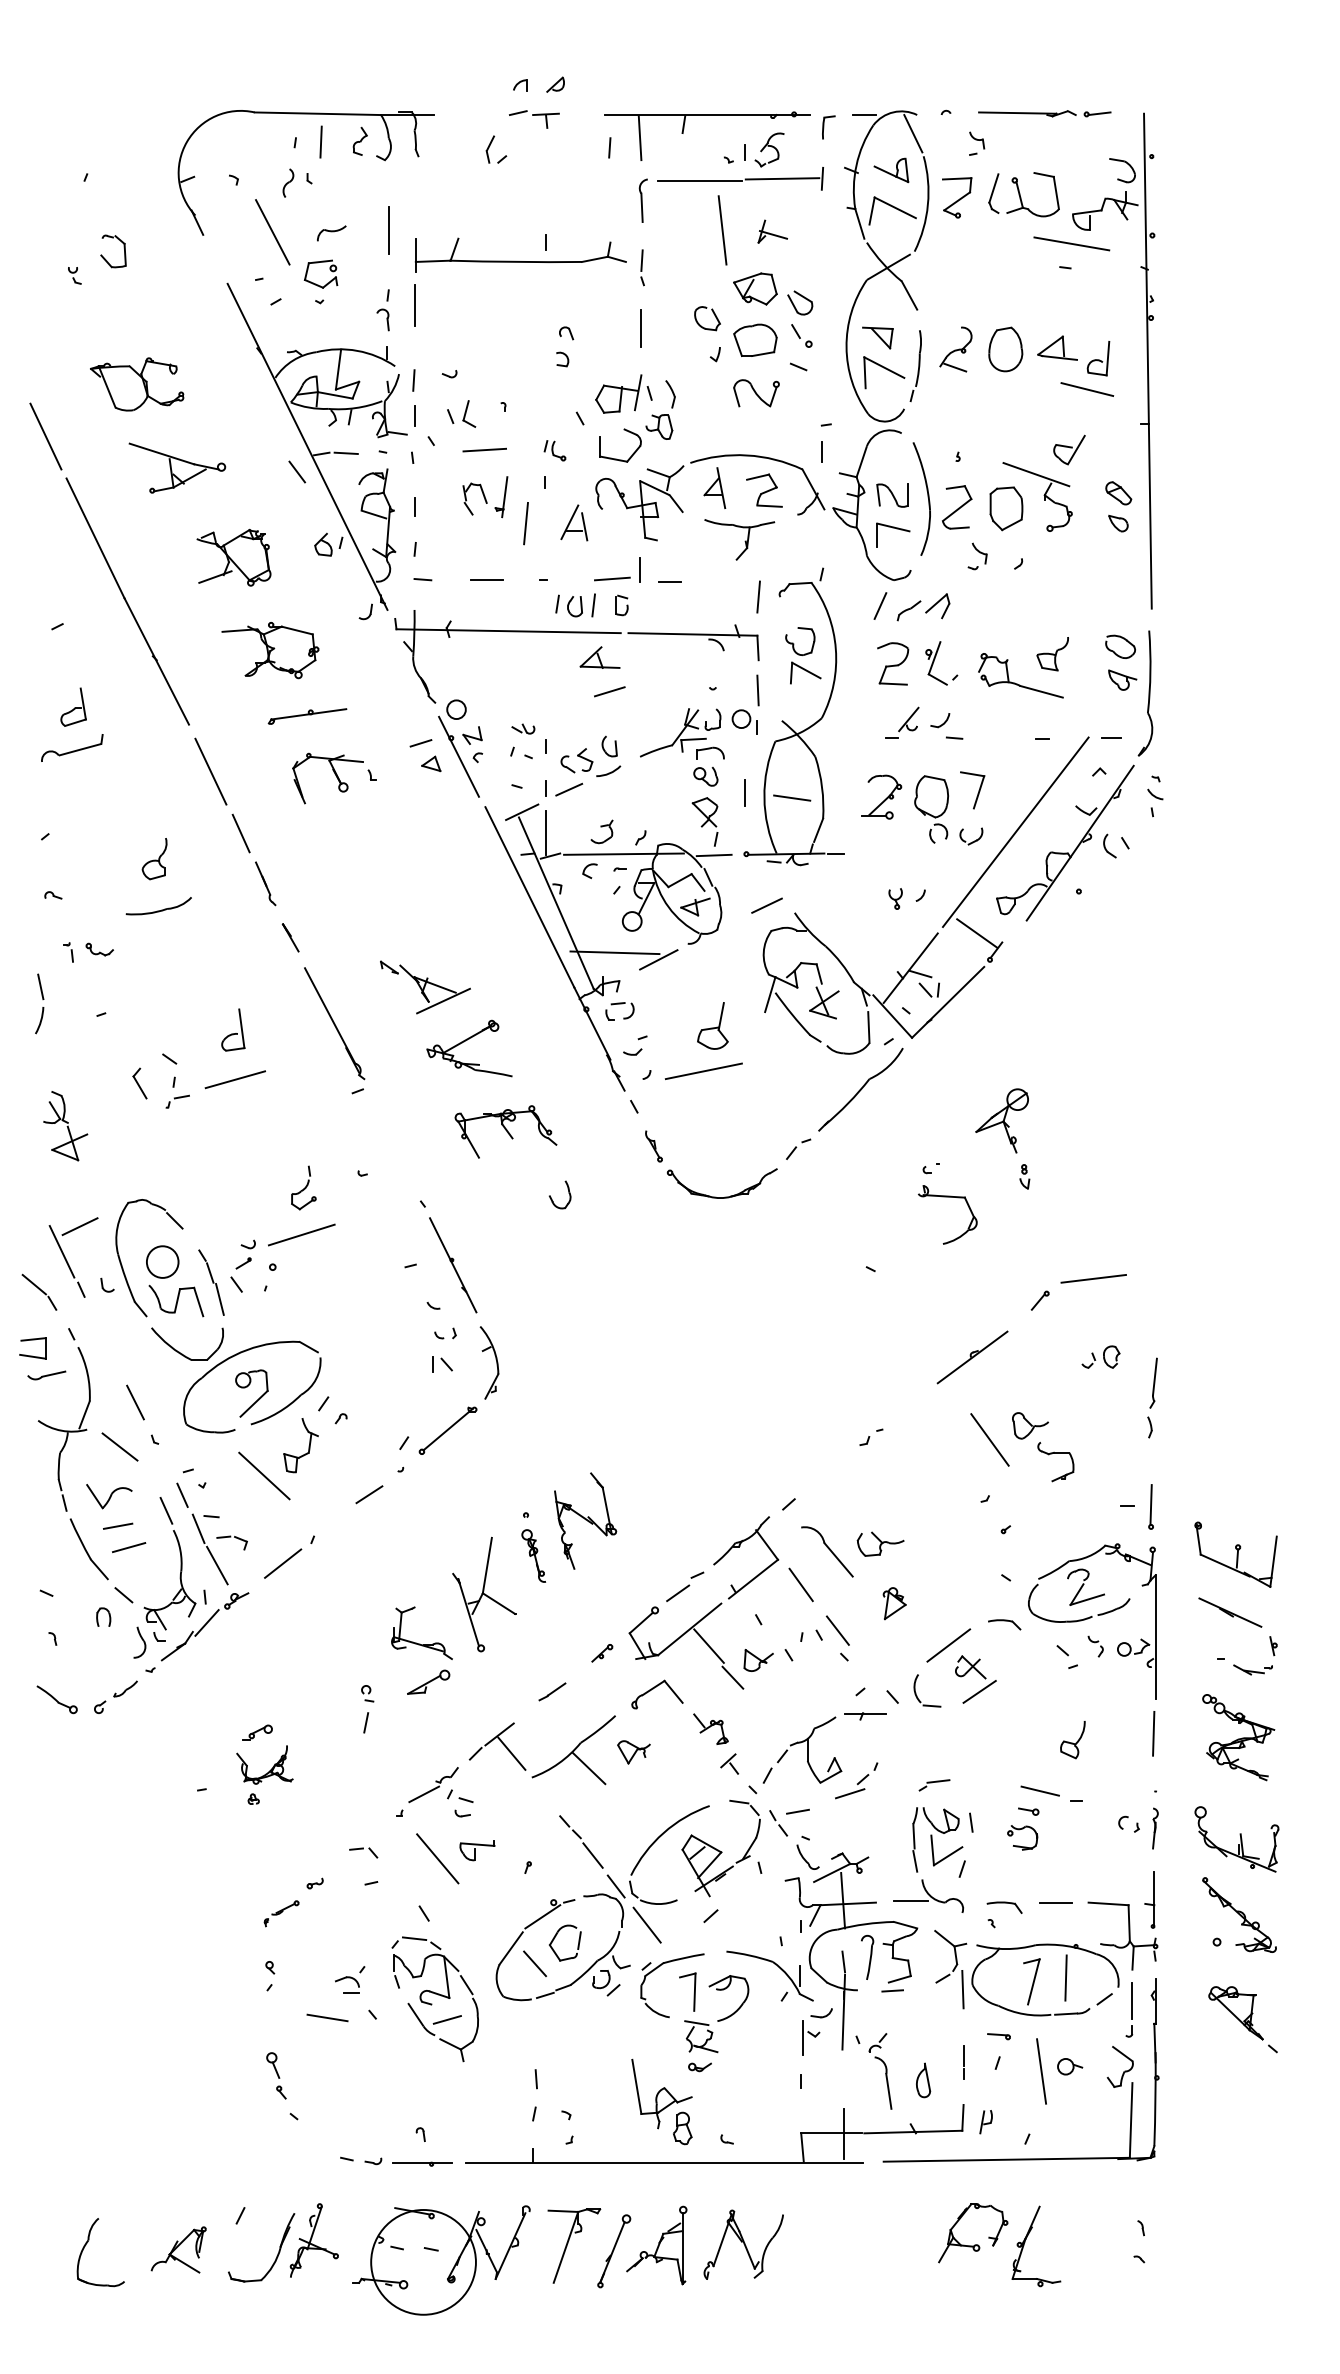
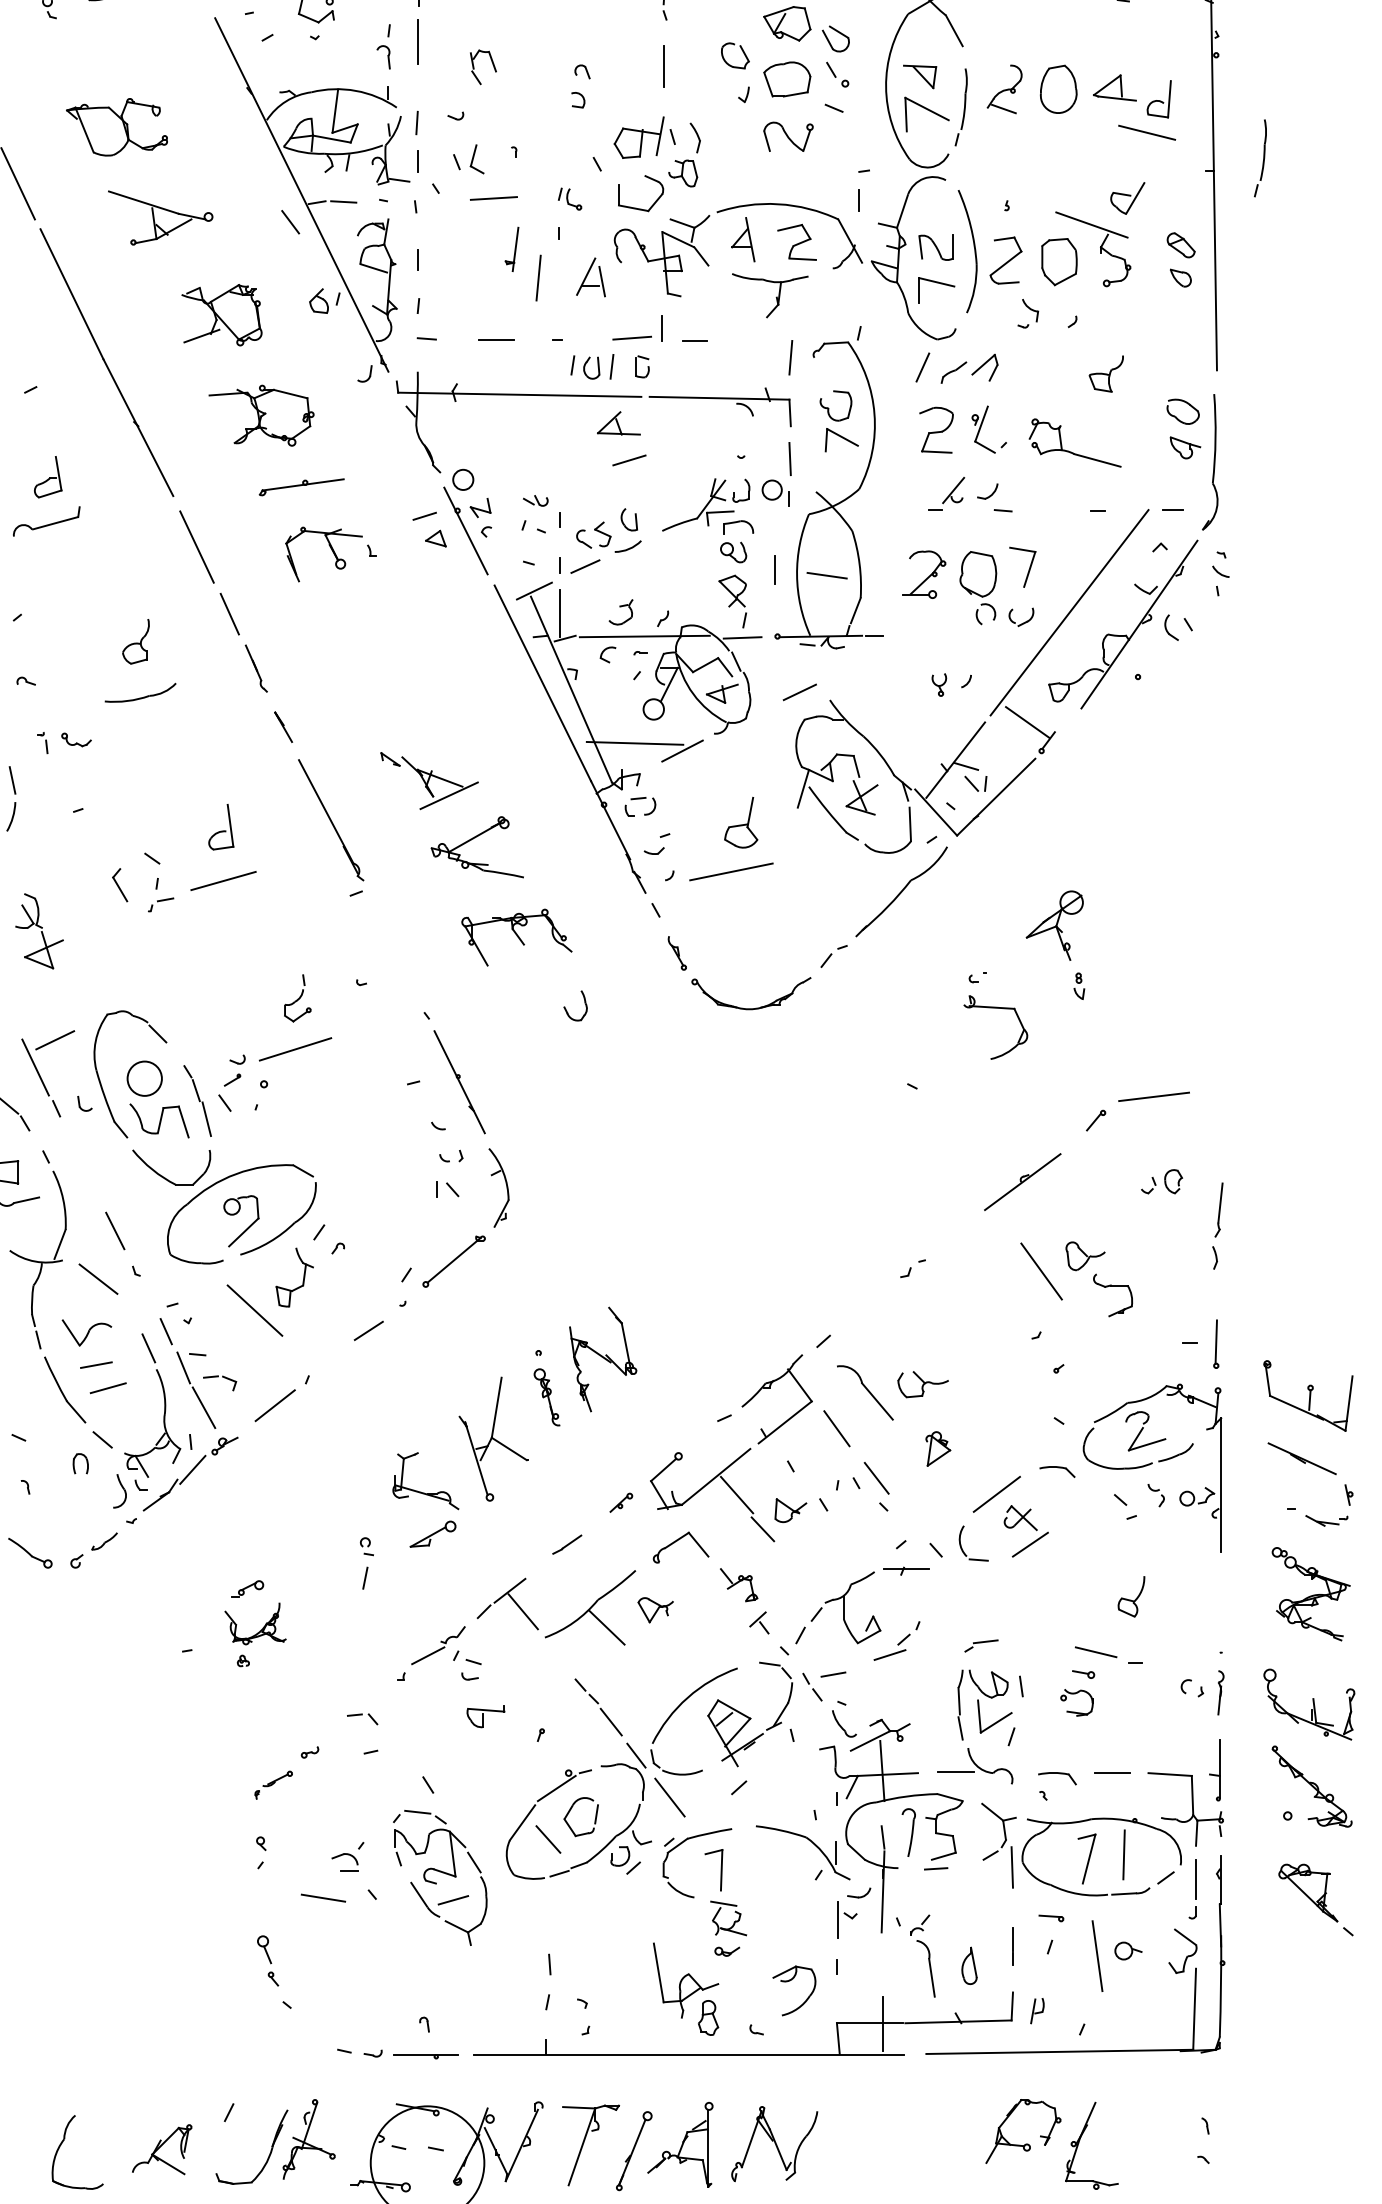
part: (1191, 413) -> (1260, 158), added
part: (466, 498) -> (474, 66), moved
part: (1052, 654) -> (1106, 374), moved
line: (678, 1593) -> (703, 1438), removed
line: (1153, 1733) -> (1218, 1589), removed
line: (437, 1858) -> (442, 1725), removed
part: (723, 1990) -> (788, 1982), moved

